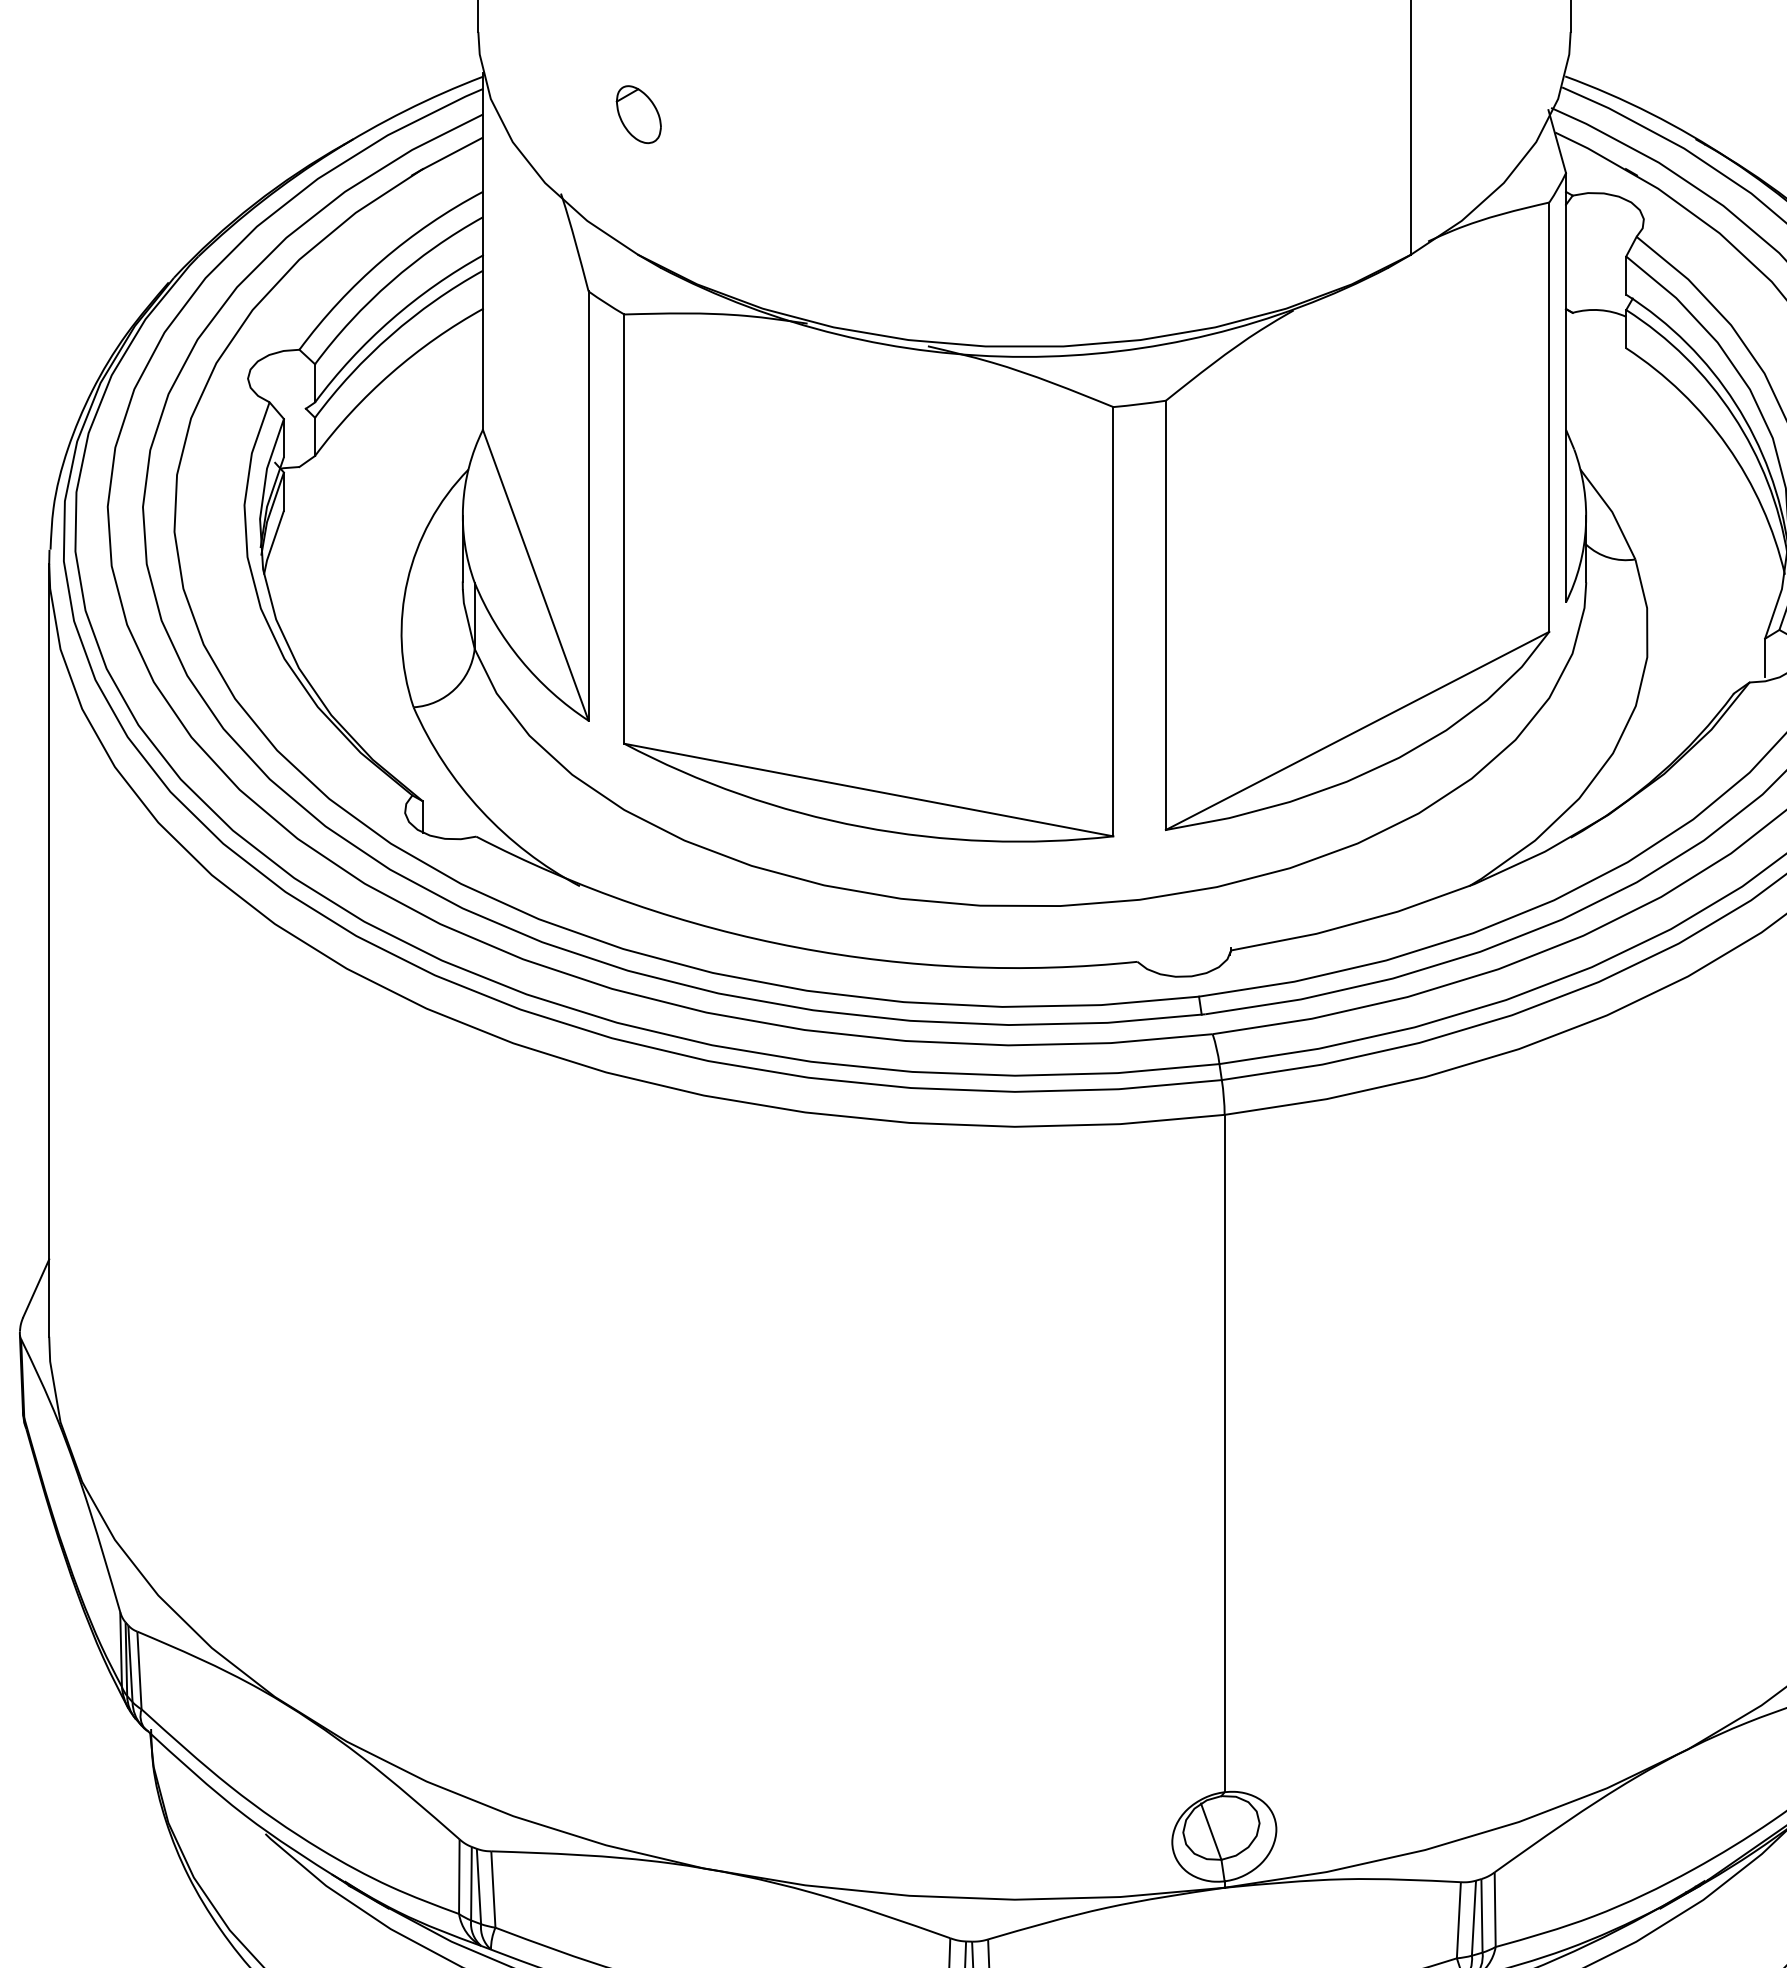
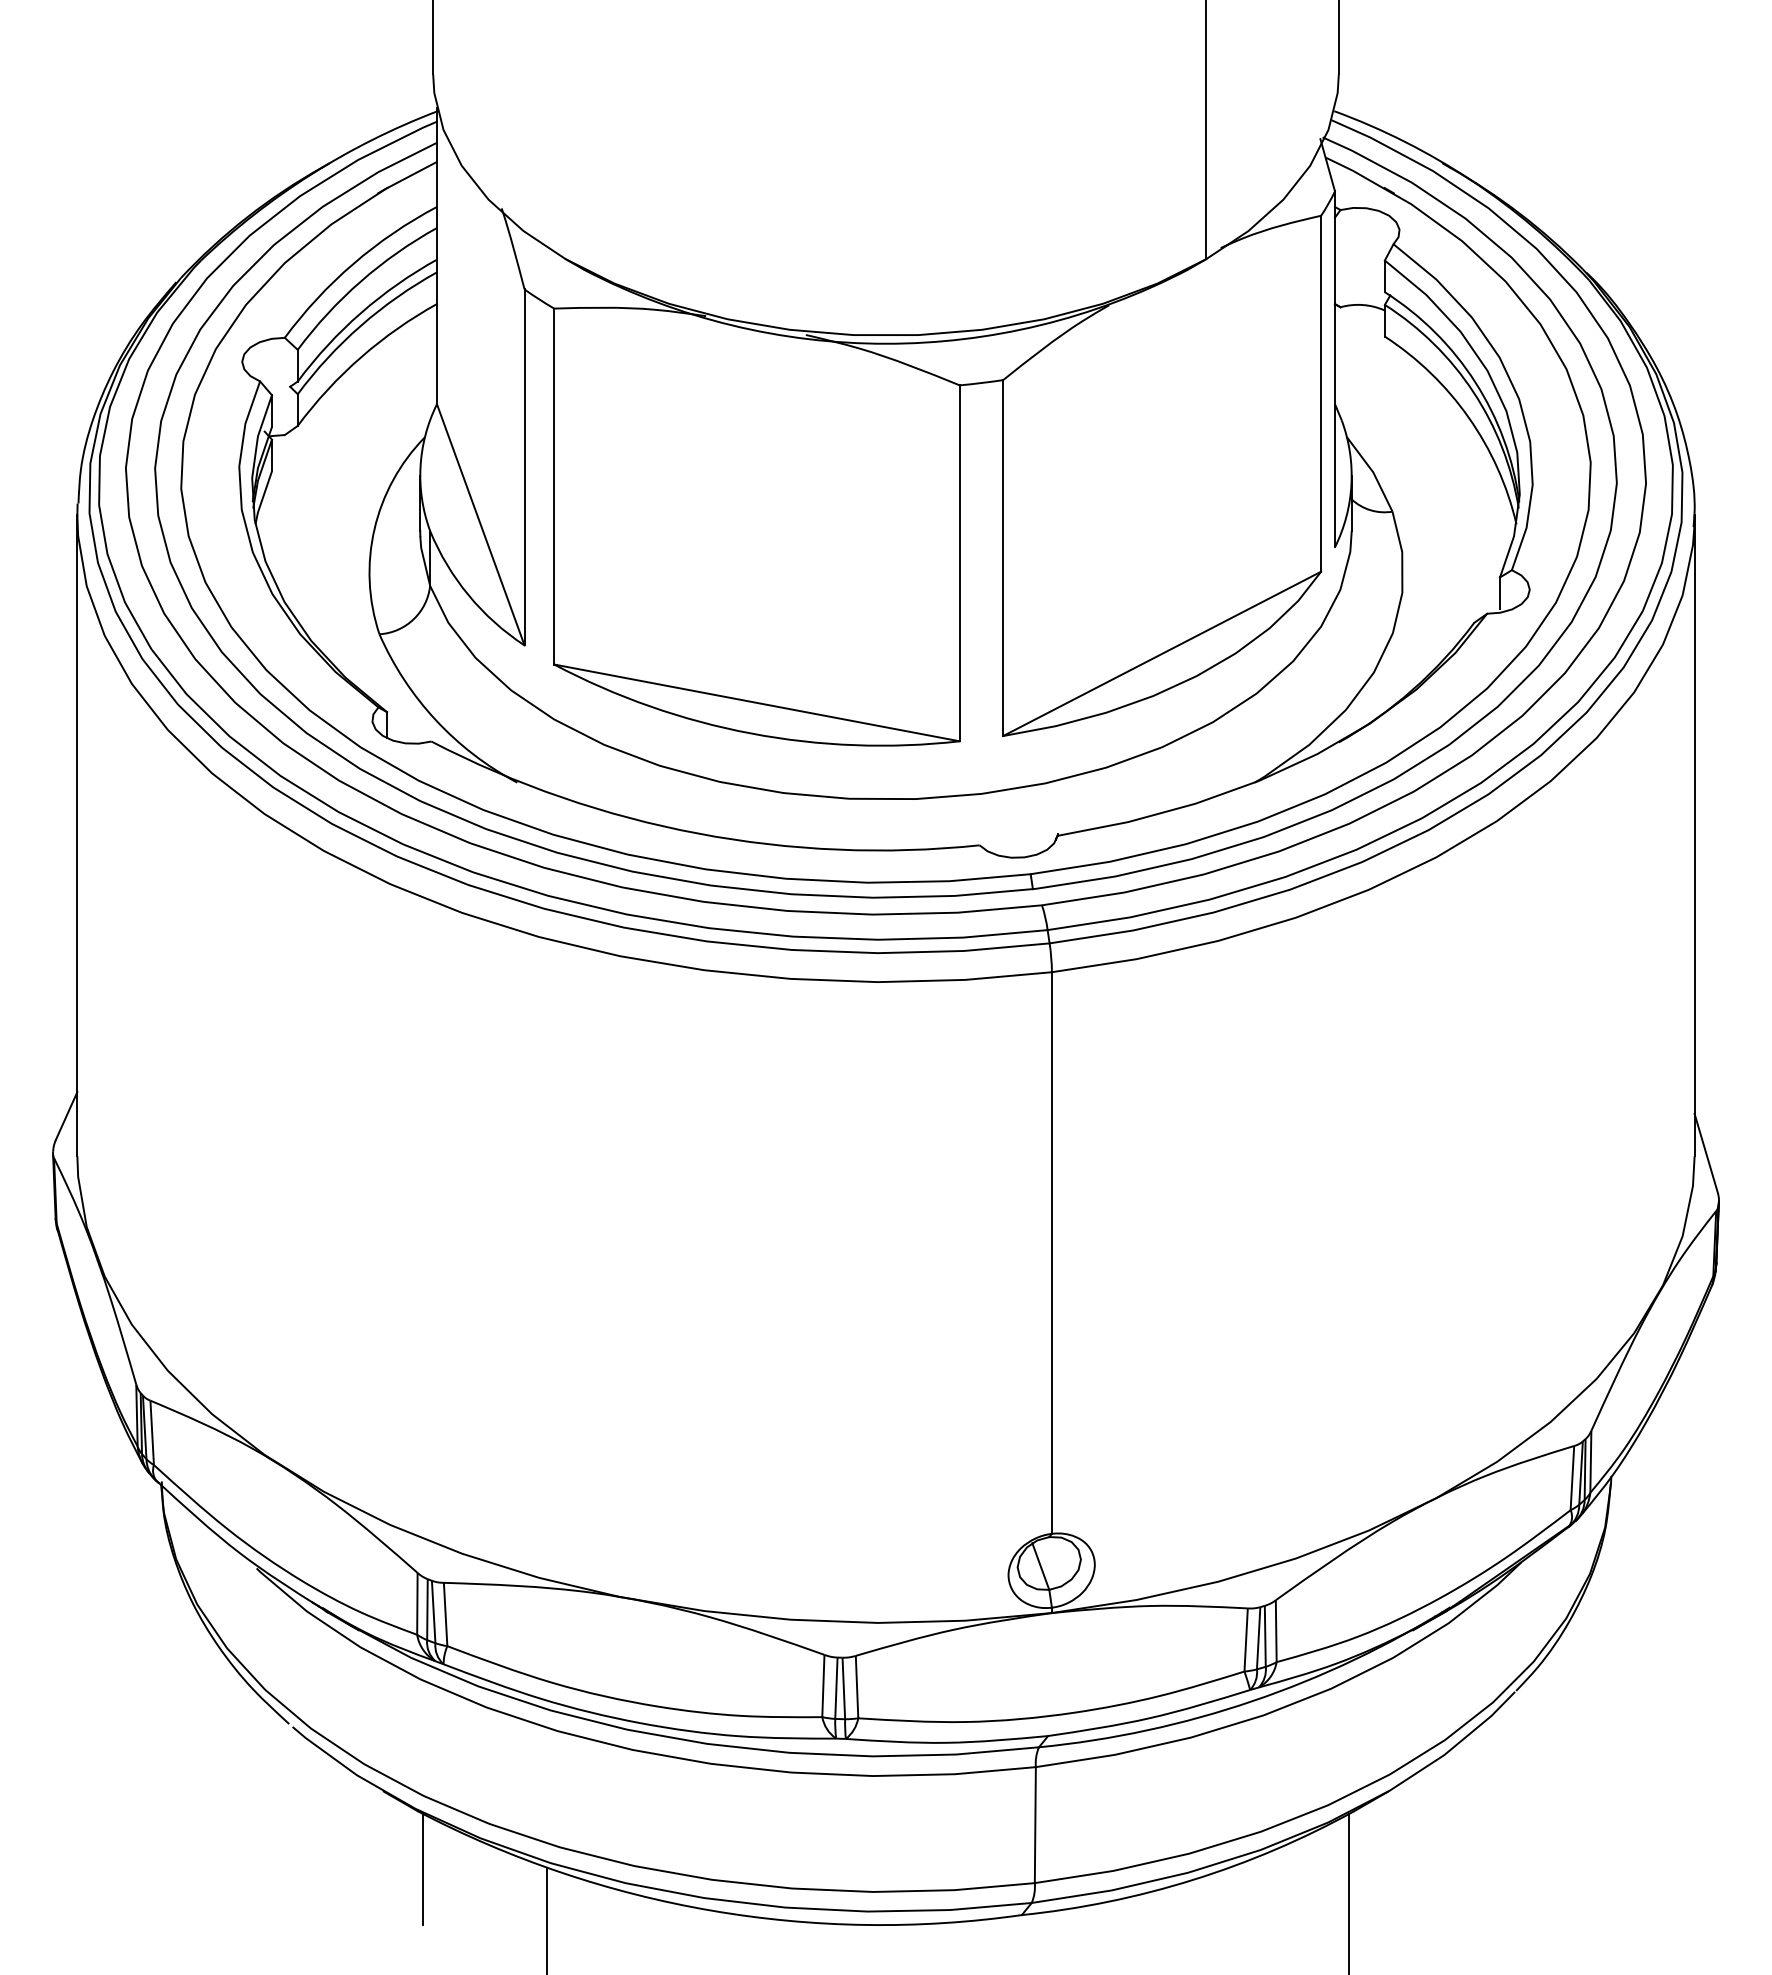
part: (639, 114) -> (566, 142), removed

